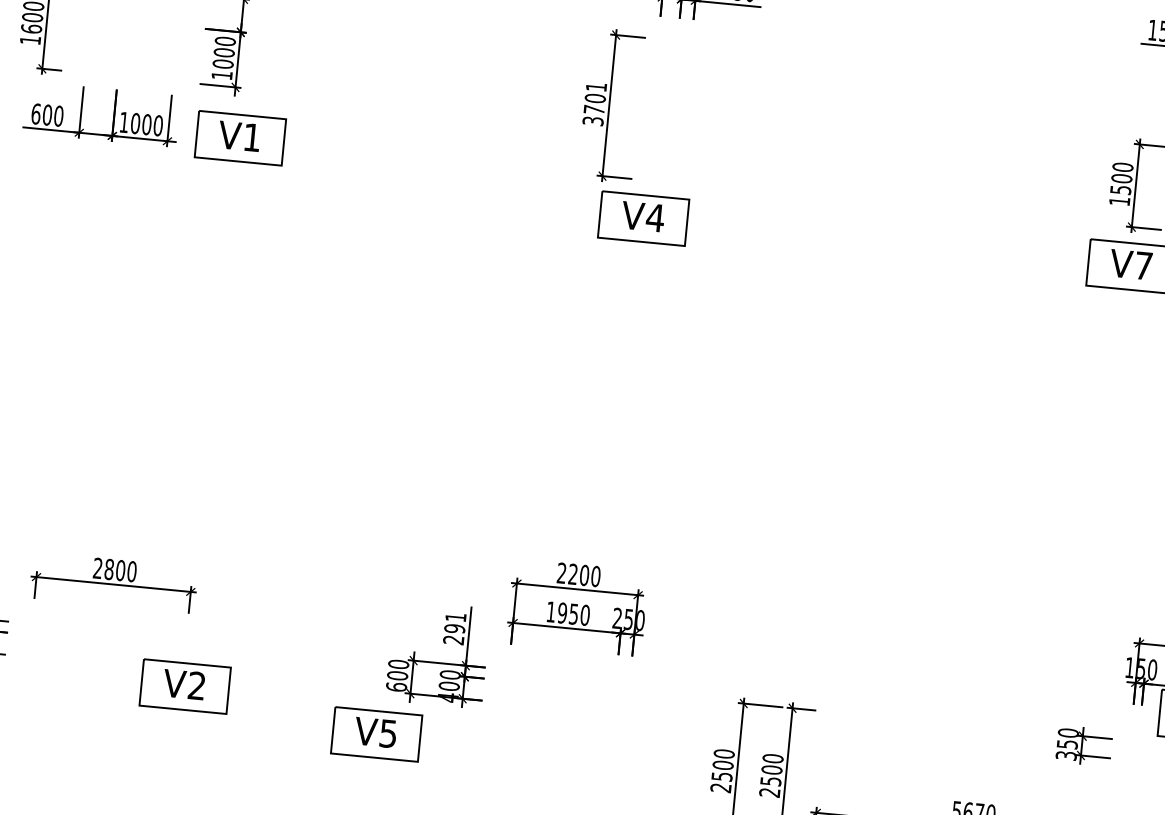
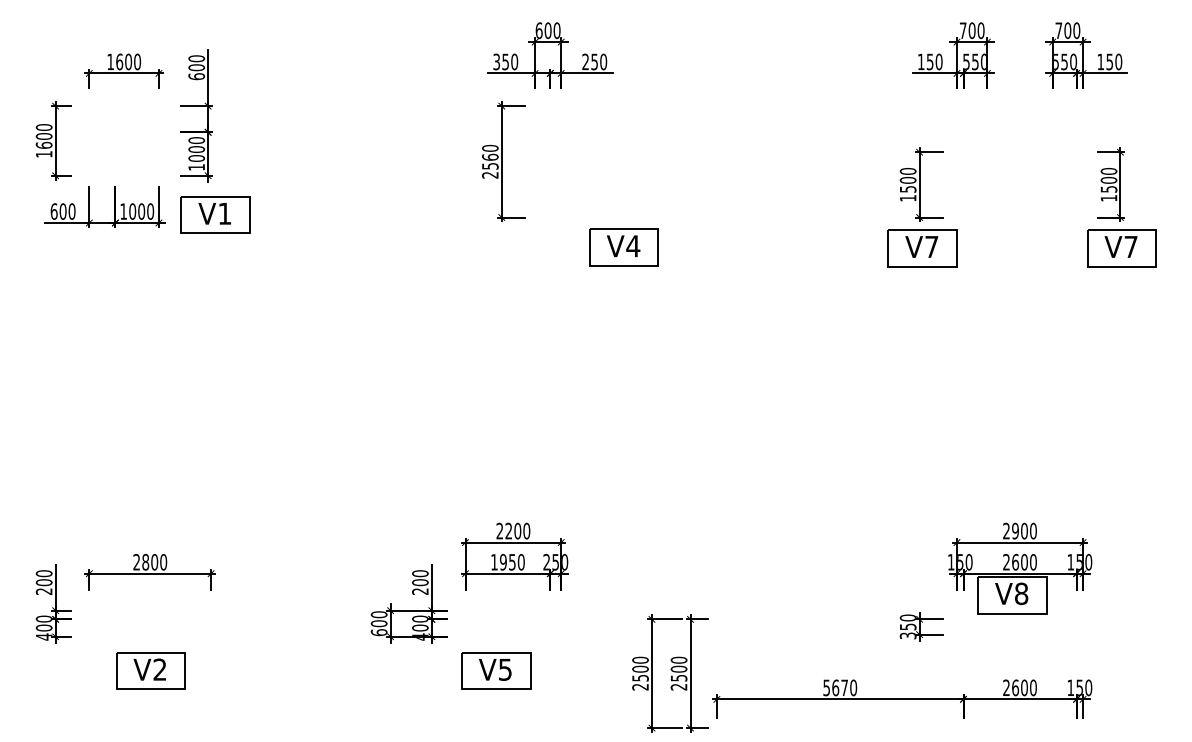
text: (595, 103) -> (490, 161), 3701 -> 2560
part: (642, 218) -> (623, 247), moved
text: (455, 623) -> (420, 578), 291 -> 200
part: (184, 685) -> (150, 670), moved
part: (377, 733) -> (496, 670), moved

